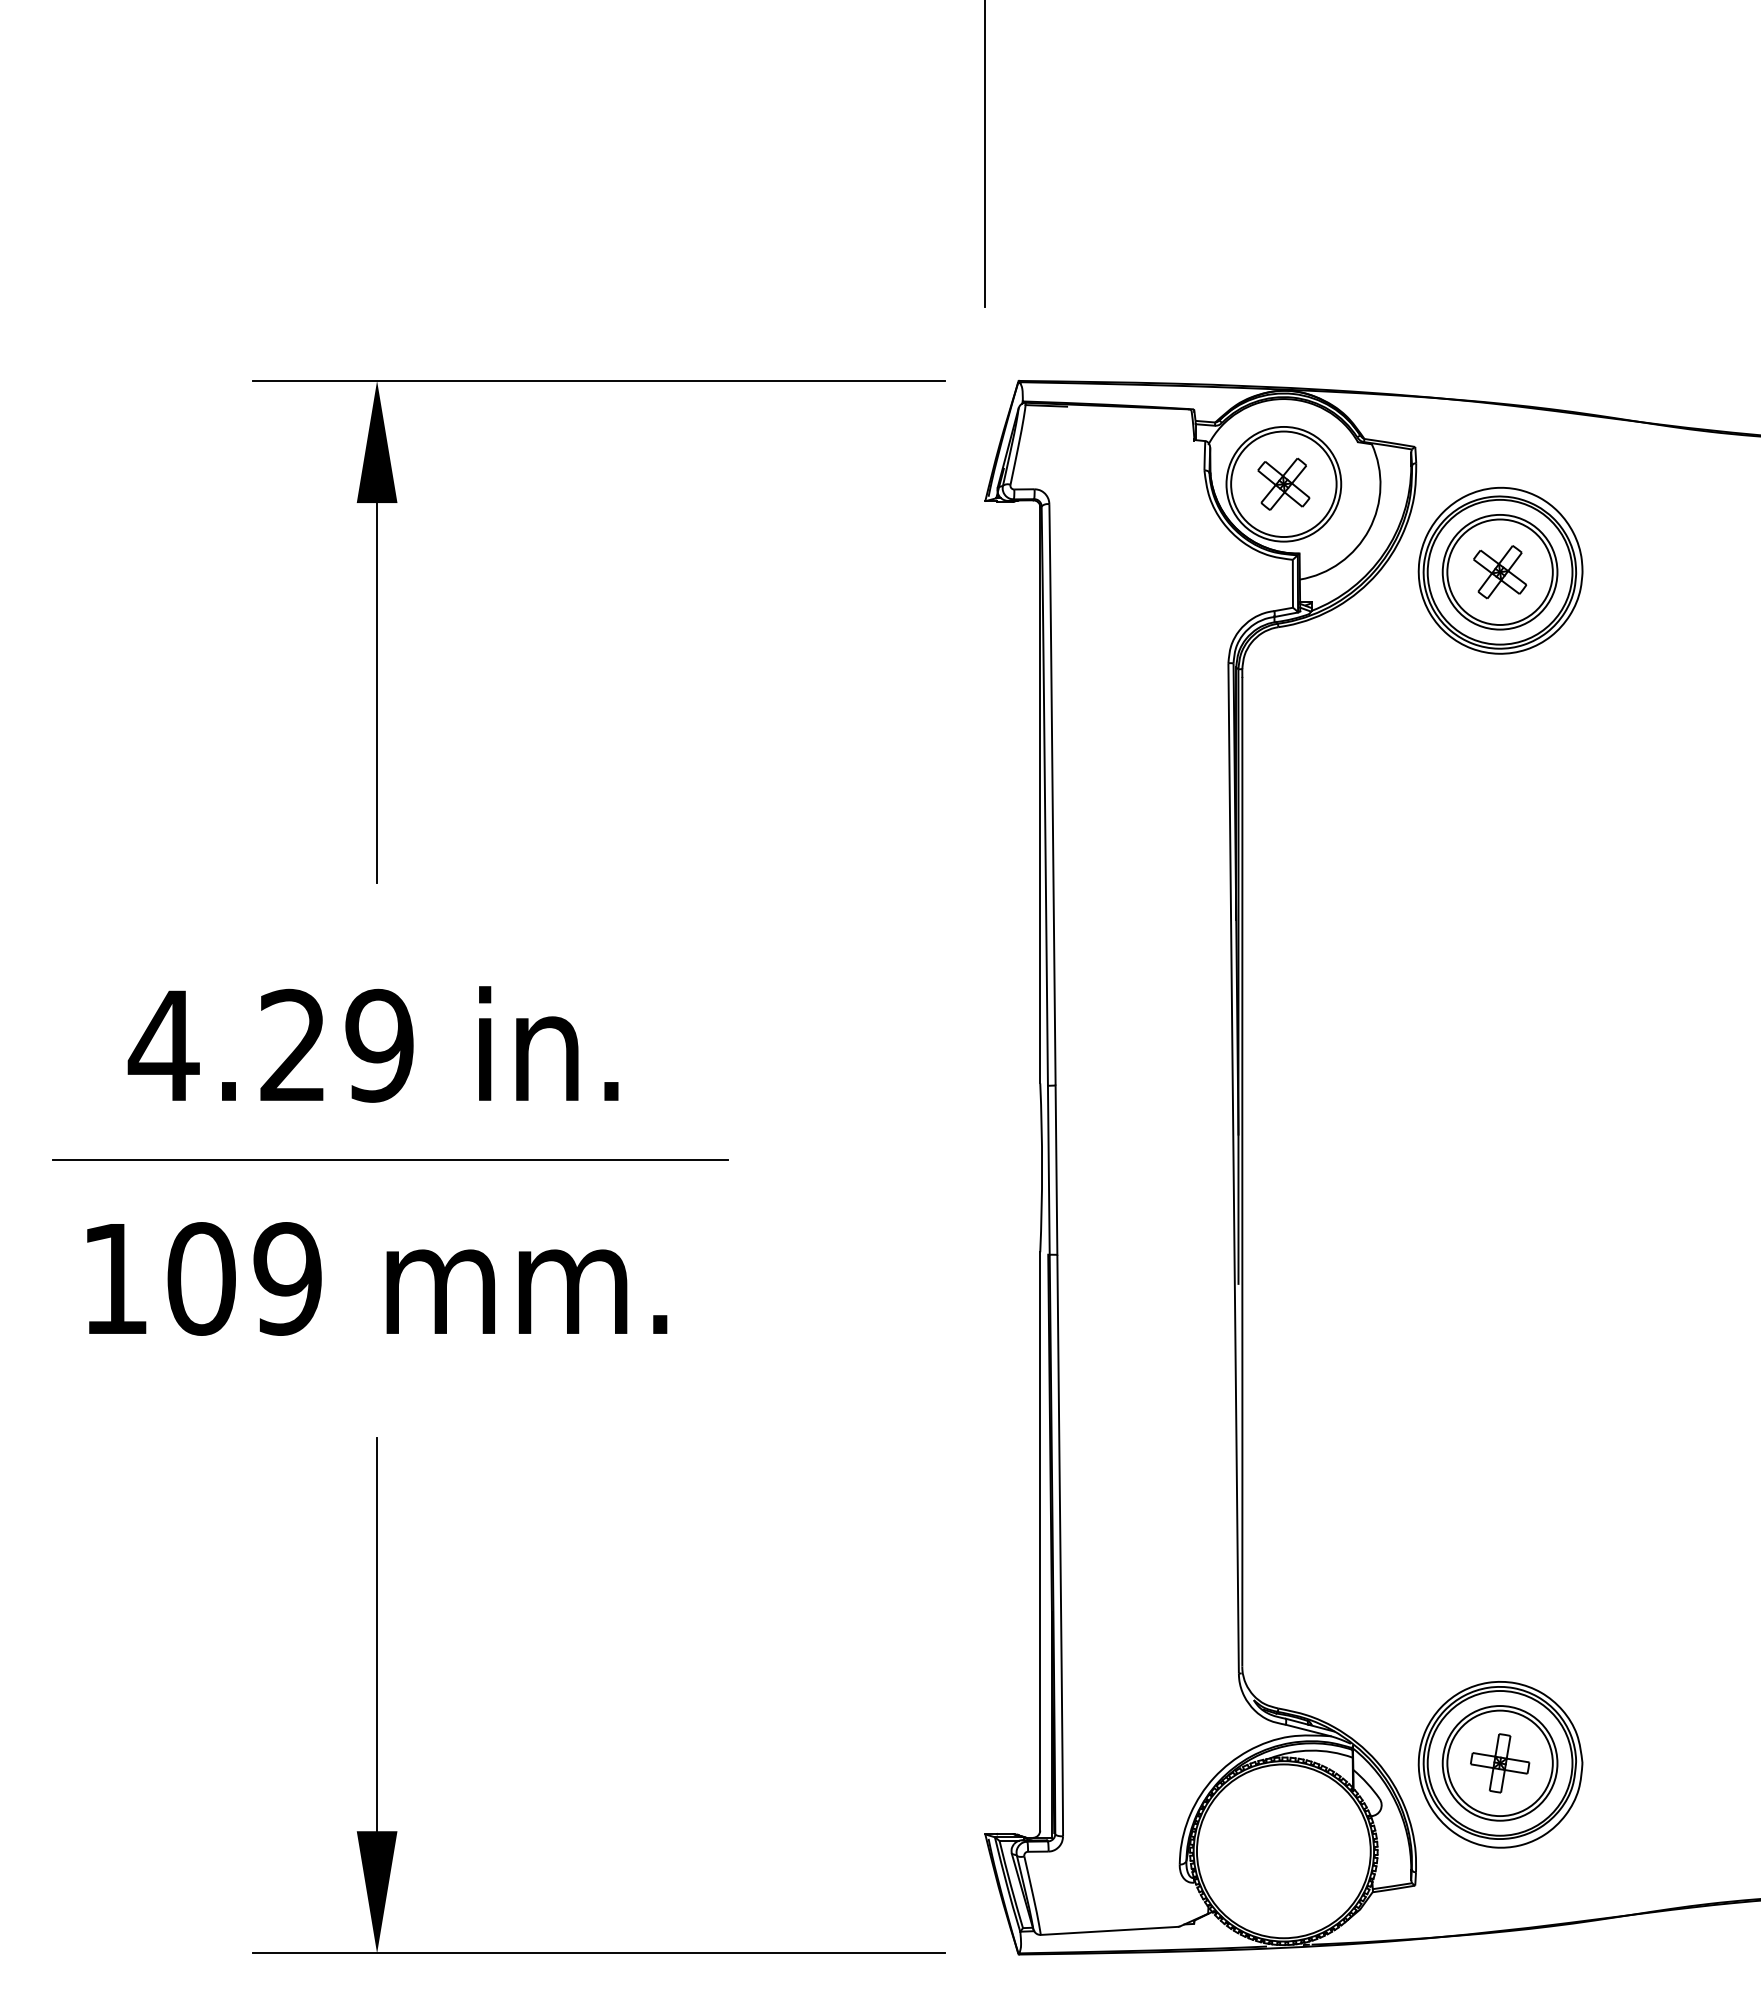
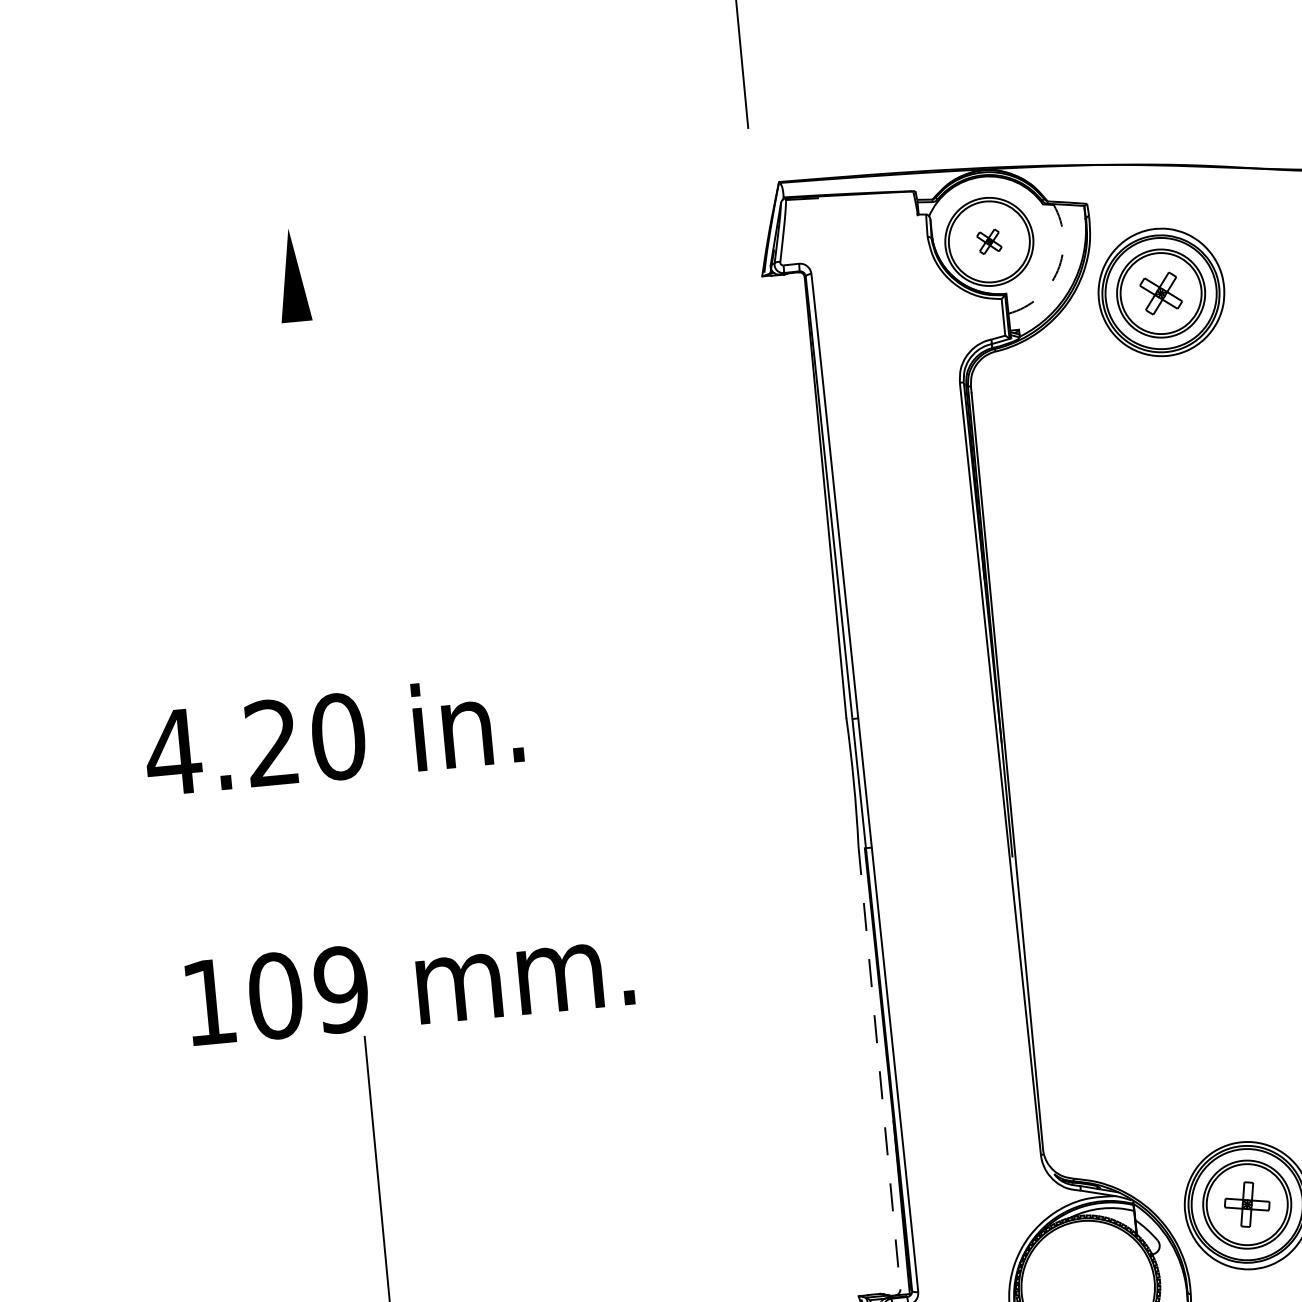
line: (598, 380) -> (457, 212), removed
part: (1283, 483) -> (989, 241), size x0.6
arc: (1369, 529) -> (1058, 270), solid -> dashed
line: (377, 692) -> (311, 466), removed
text: (379, 1045) -> (338, 736), 4.29 -> 4.20
line: (390, 1160) -> (354, 823), removed
text: (377, 1278) -> (410, 982), moved
line: (1040, 1541) -> (879, 1068), solid -> dashed

